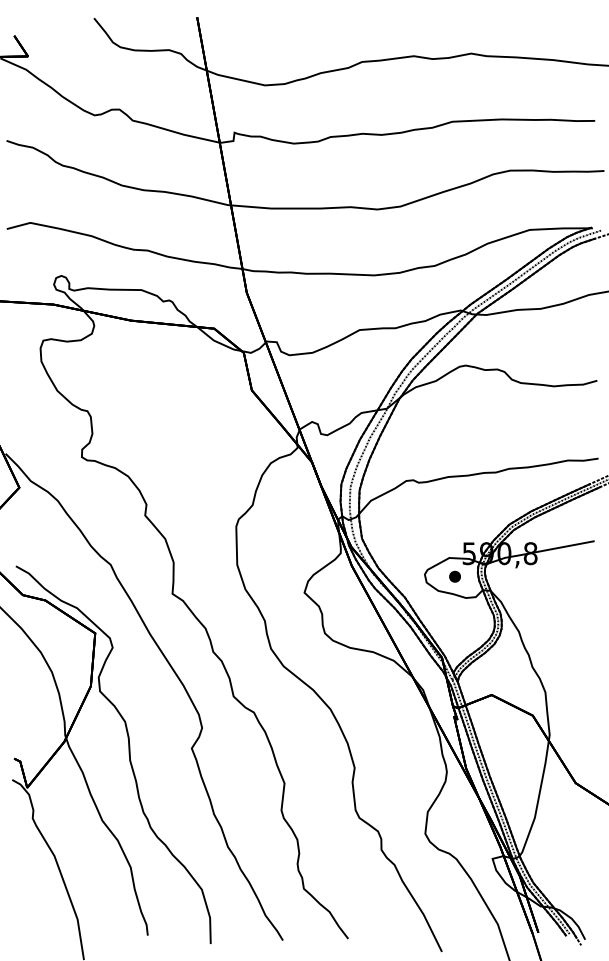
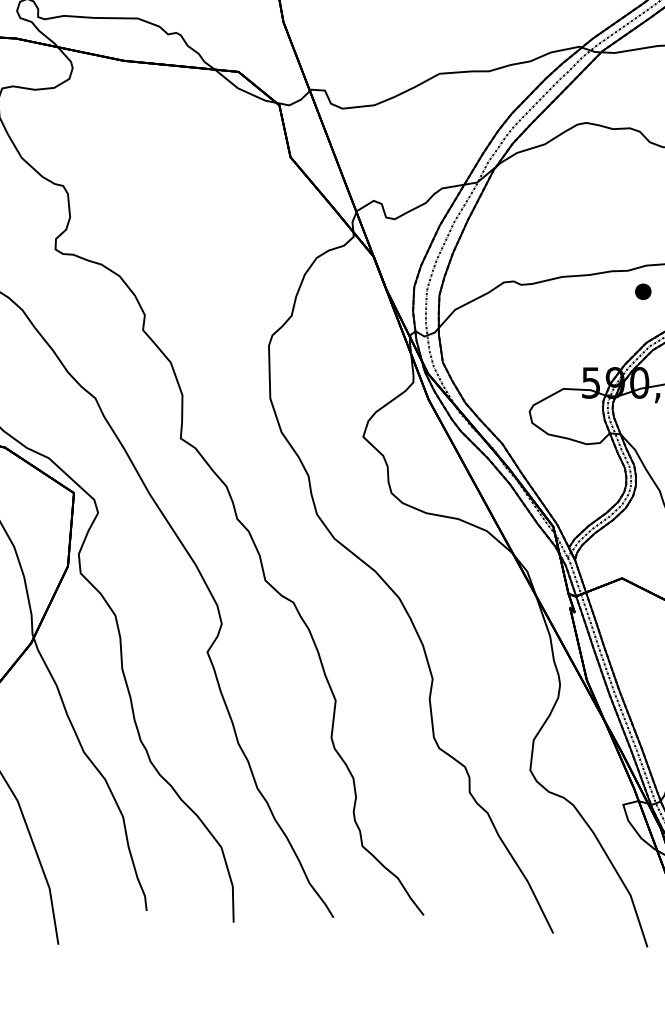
part: (454, 576) -> (642, 291), moved

